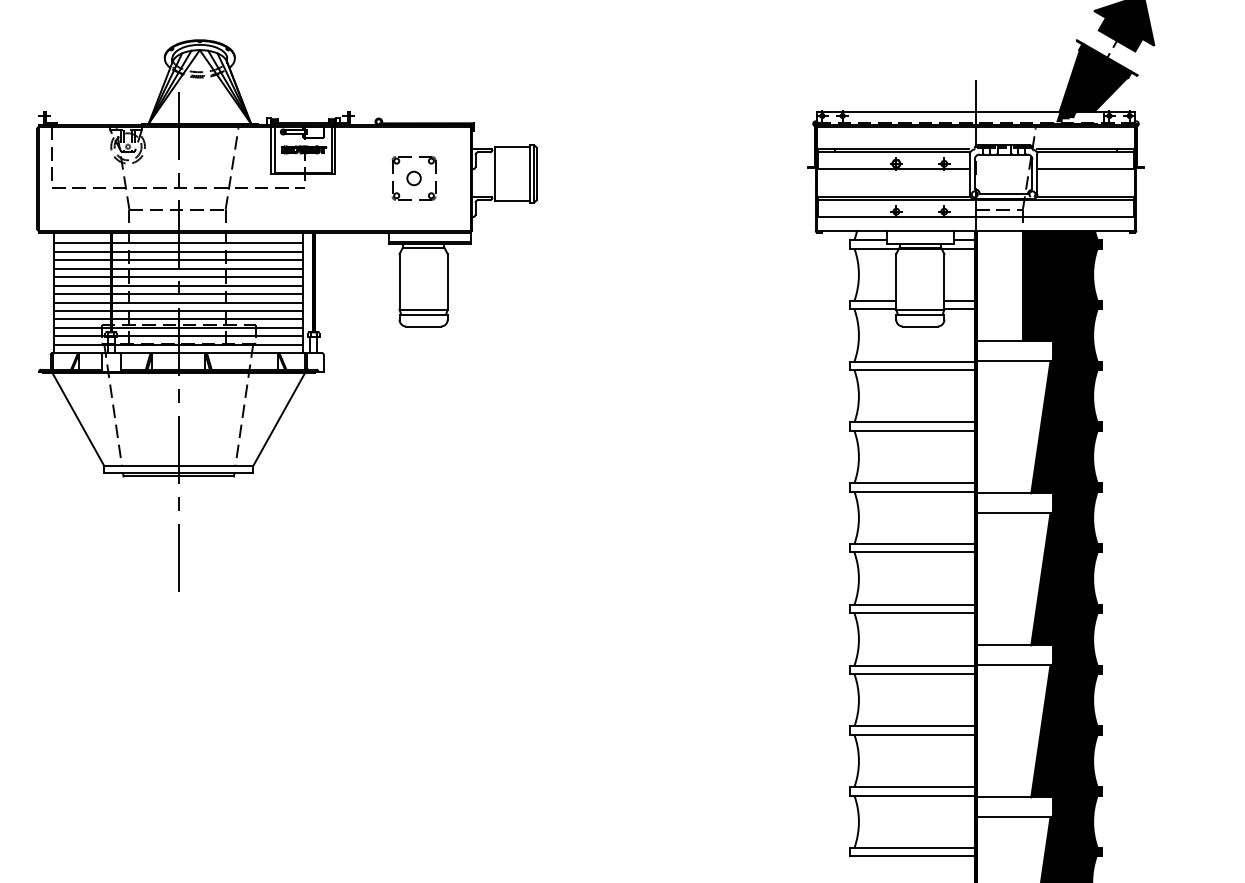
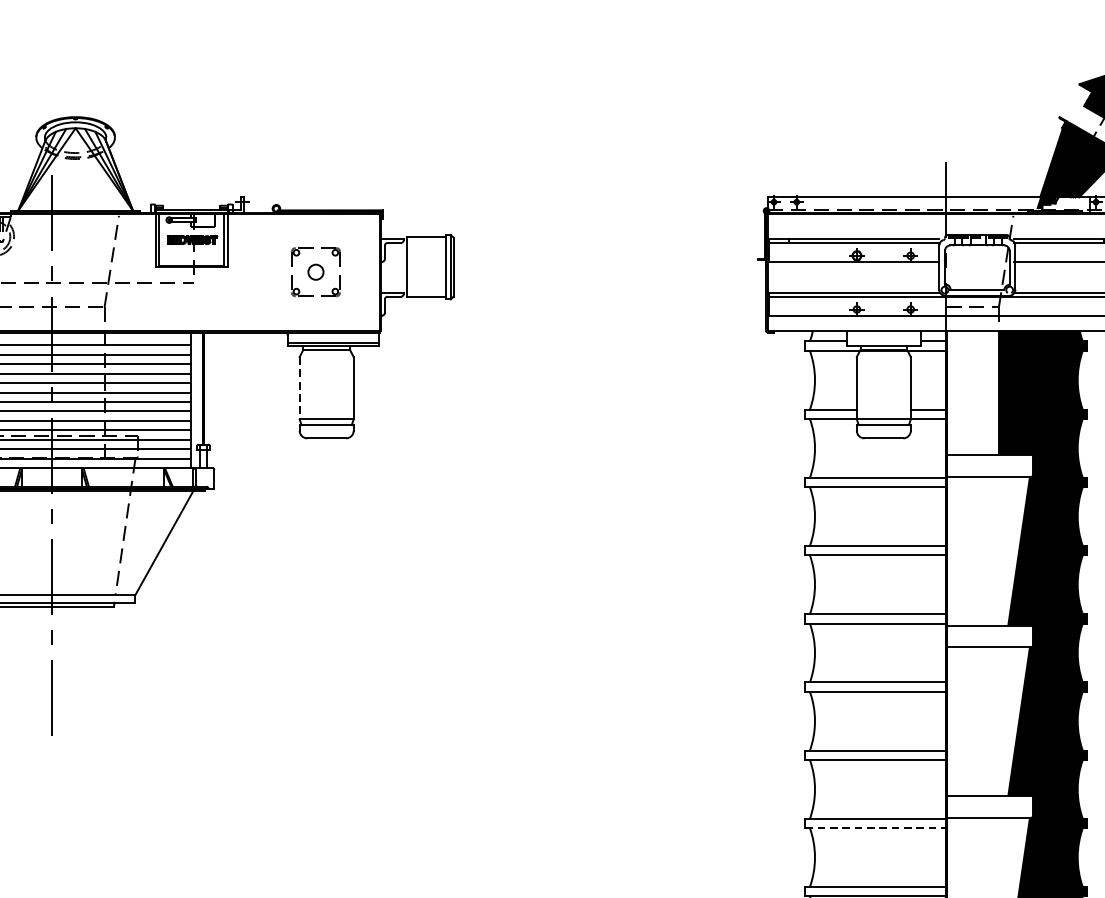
line: (399, 281) -> (299, 387), solid -> dashed
line: (913, 674) -> (876, 828), solid -> dashed

